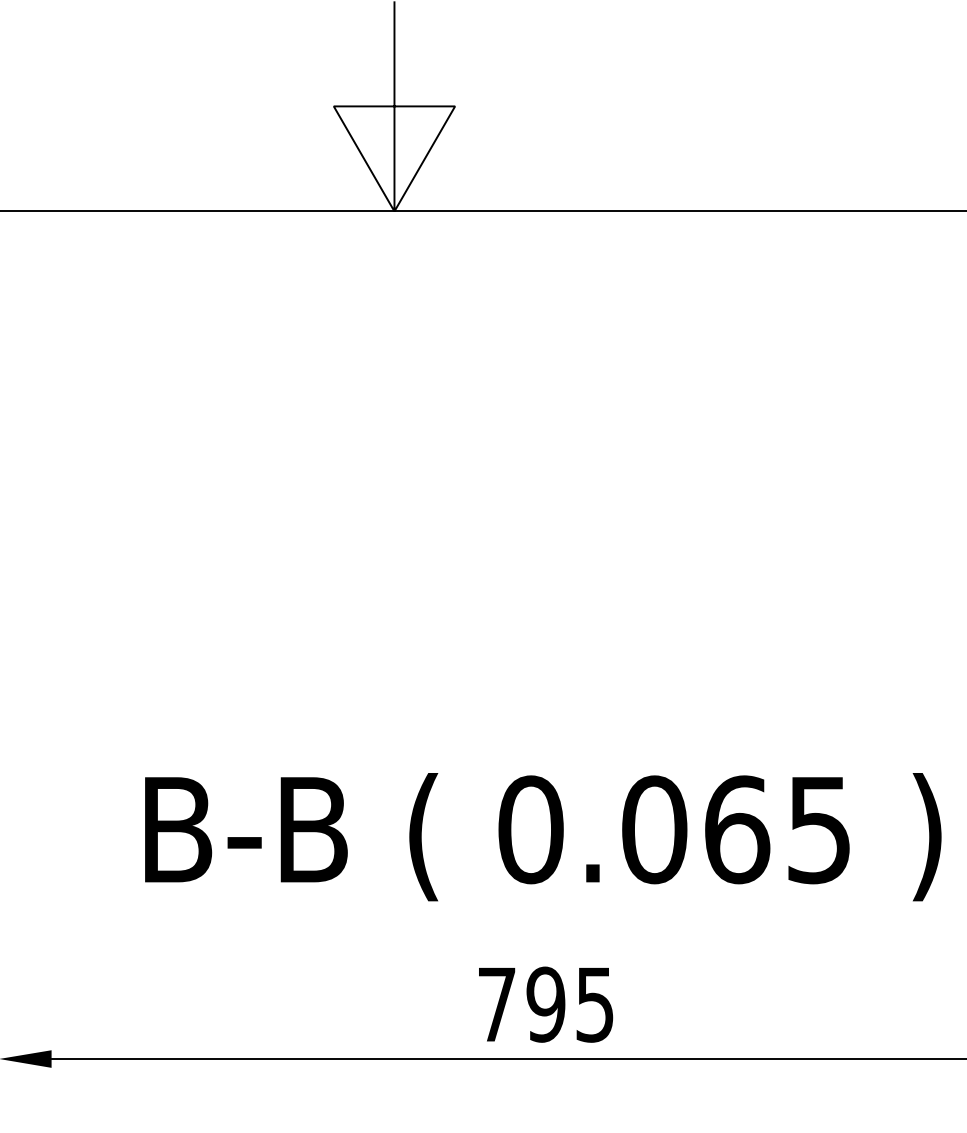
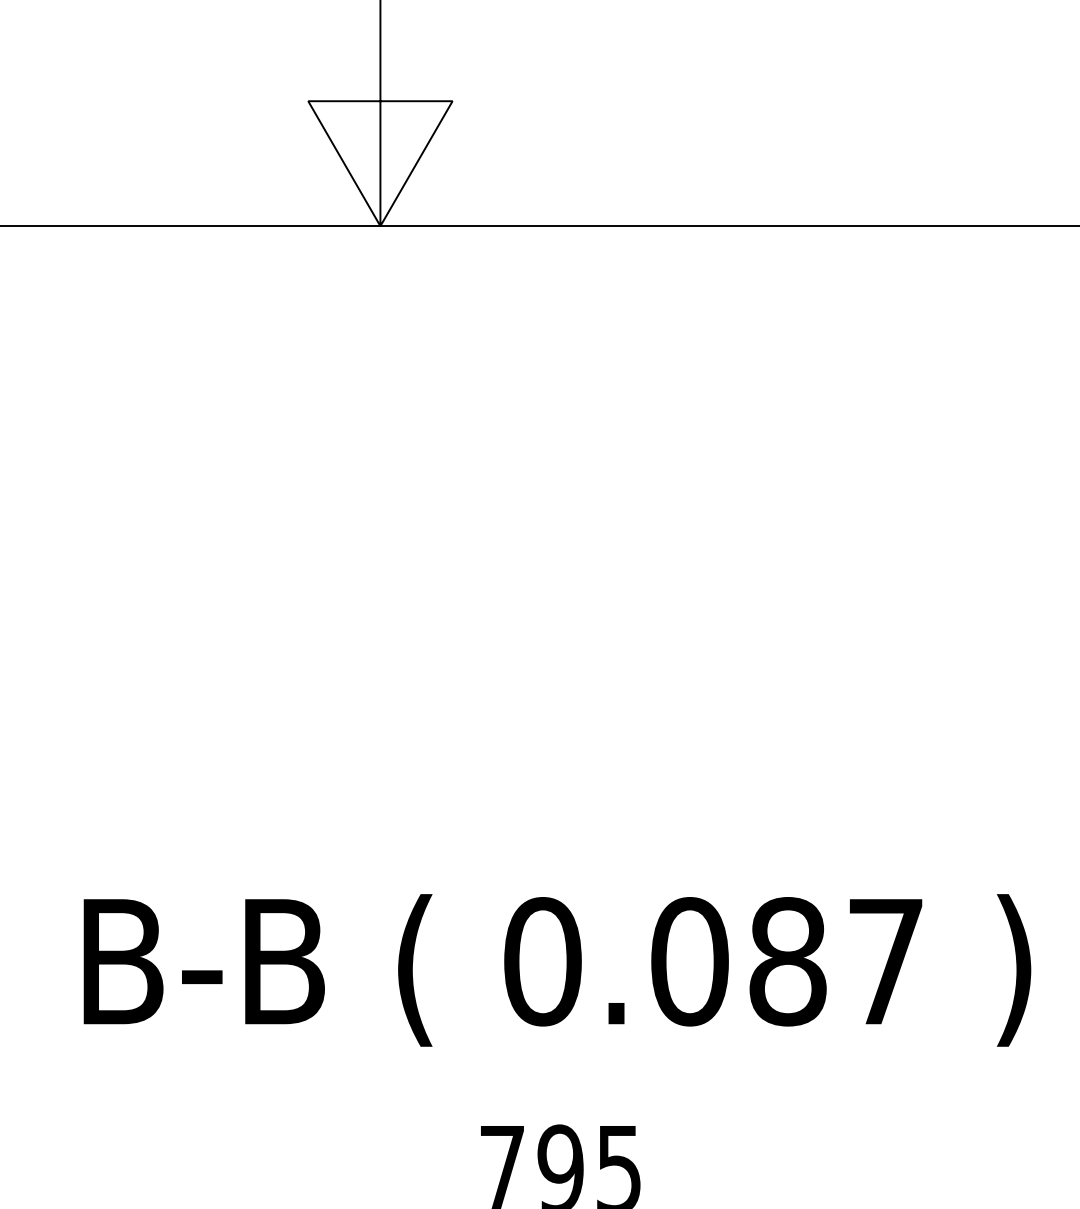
text: (776, 829) -> (834, 961), 0.065 -> 0.087

